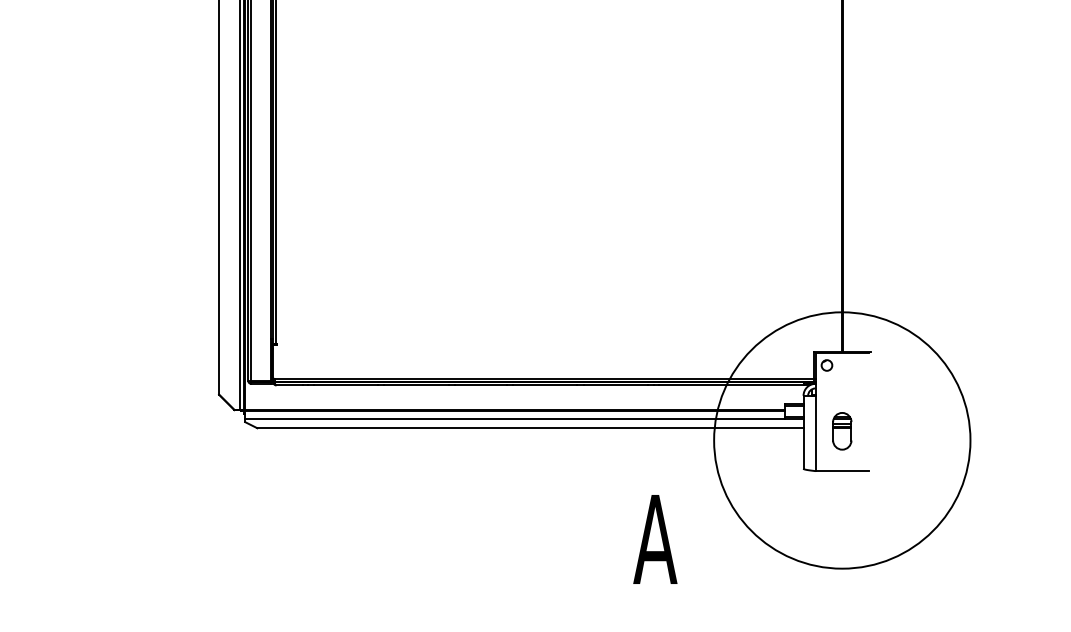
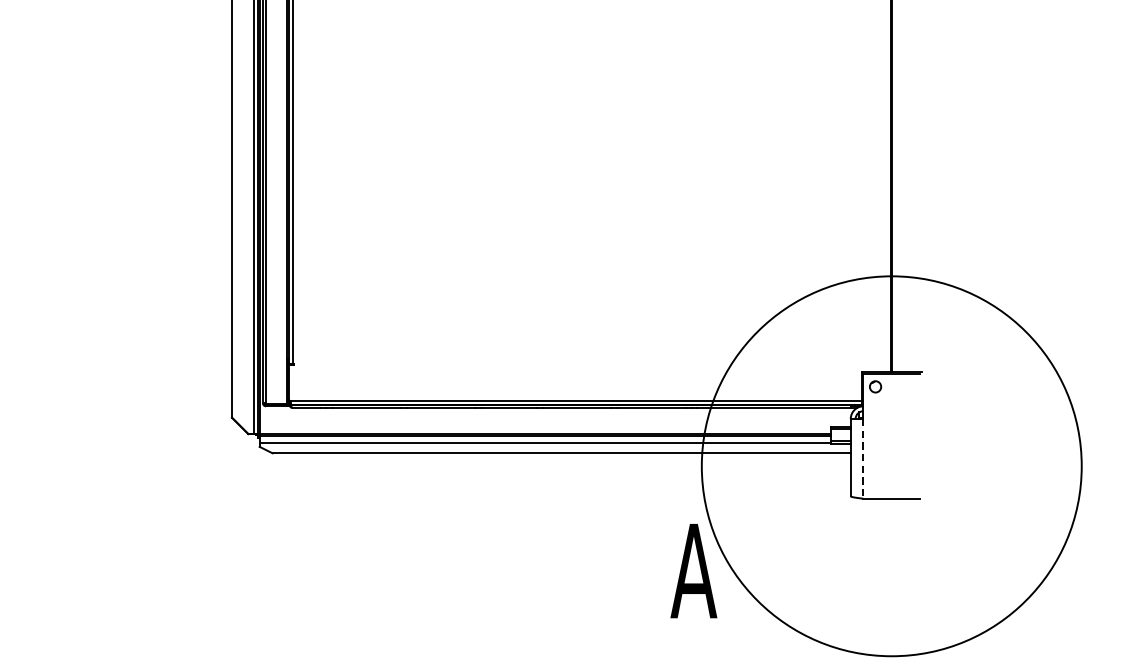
part: (842, 431) -> (891, 456), removed
line: (815, 433) -> (863, 458), solid -> dashed
circle: (842, 440) -> (891, 466), size x1.4

